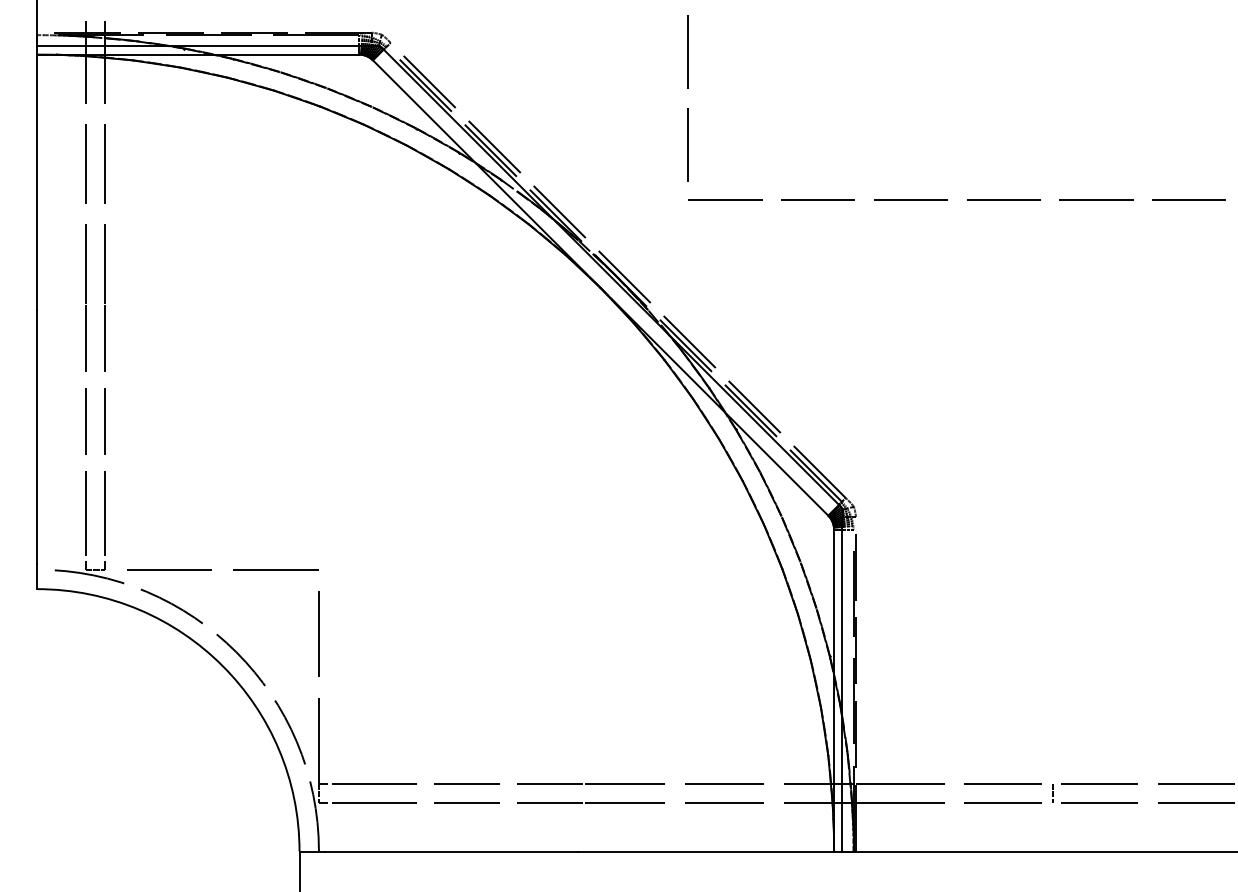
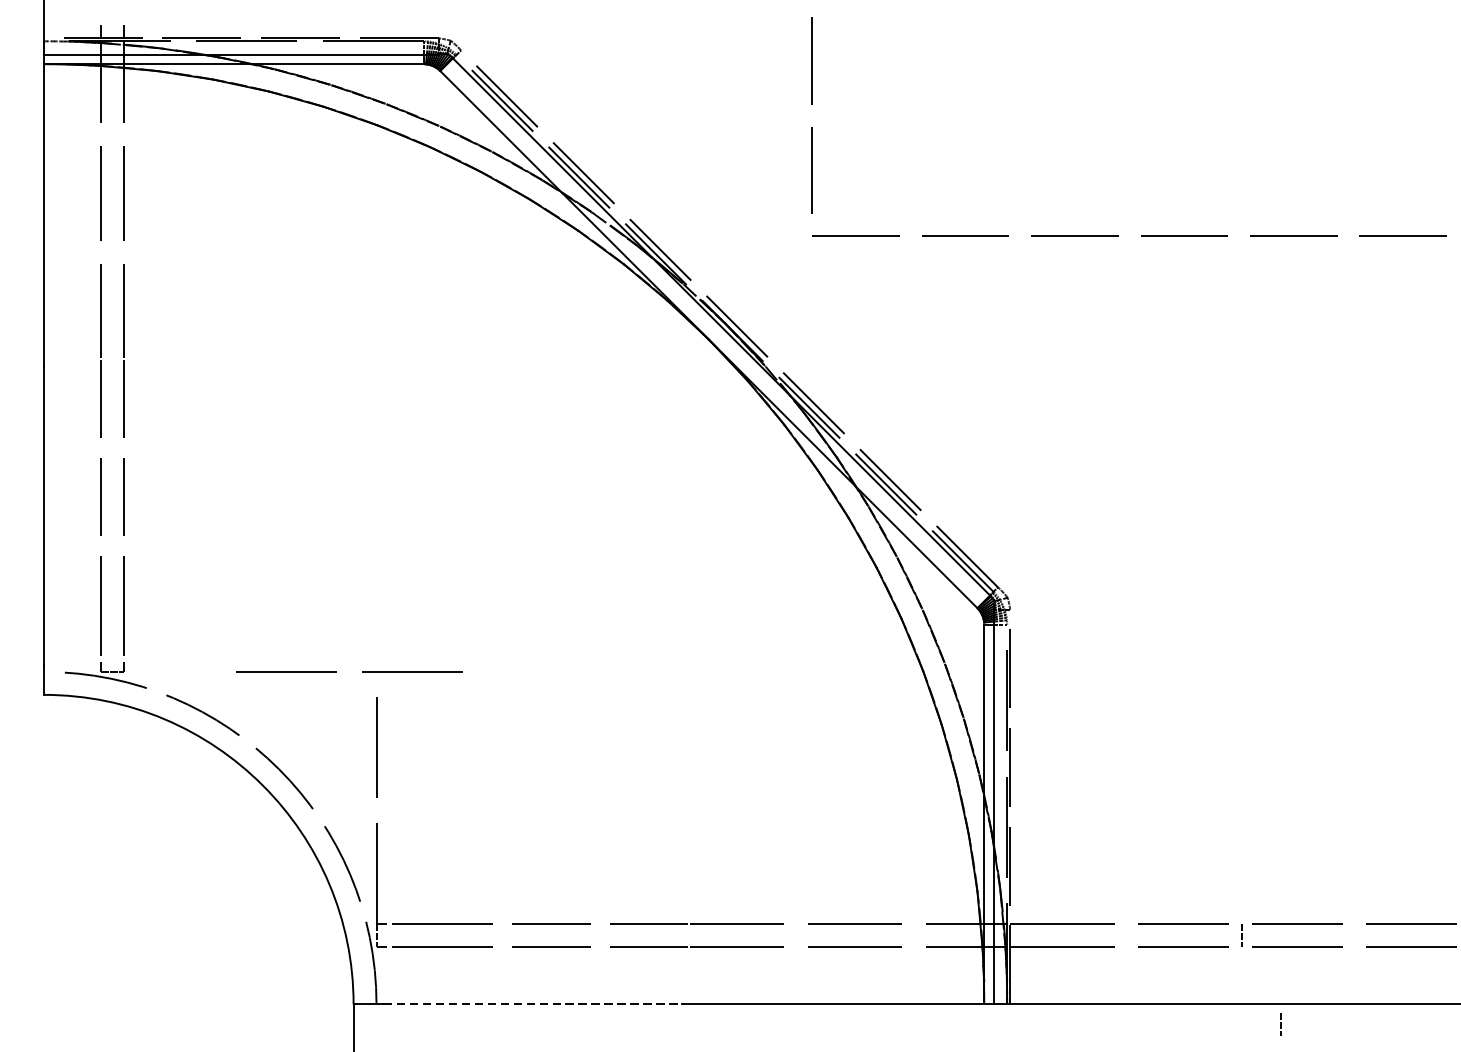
line: (211, 569) -> (335, 671), moved
line: (451, 851) -> (532, 1004), solid -> dashed
line: (1085, 868) -> (1280, 1024), added

